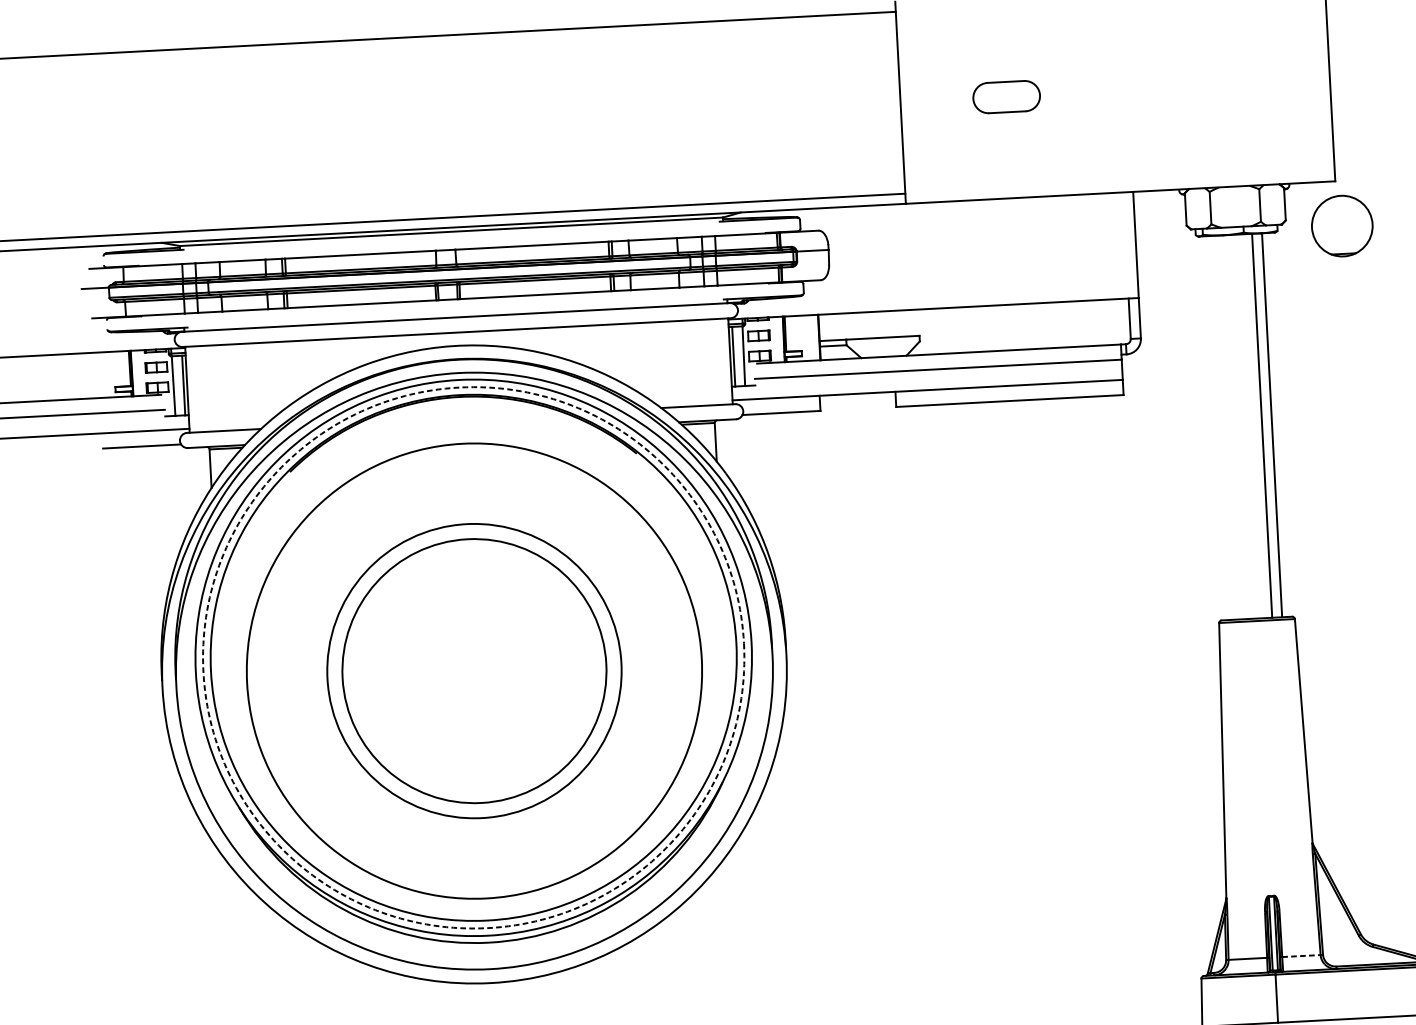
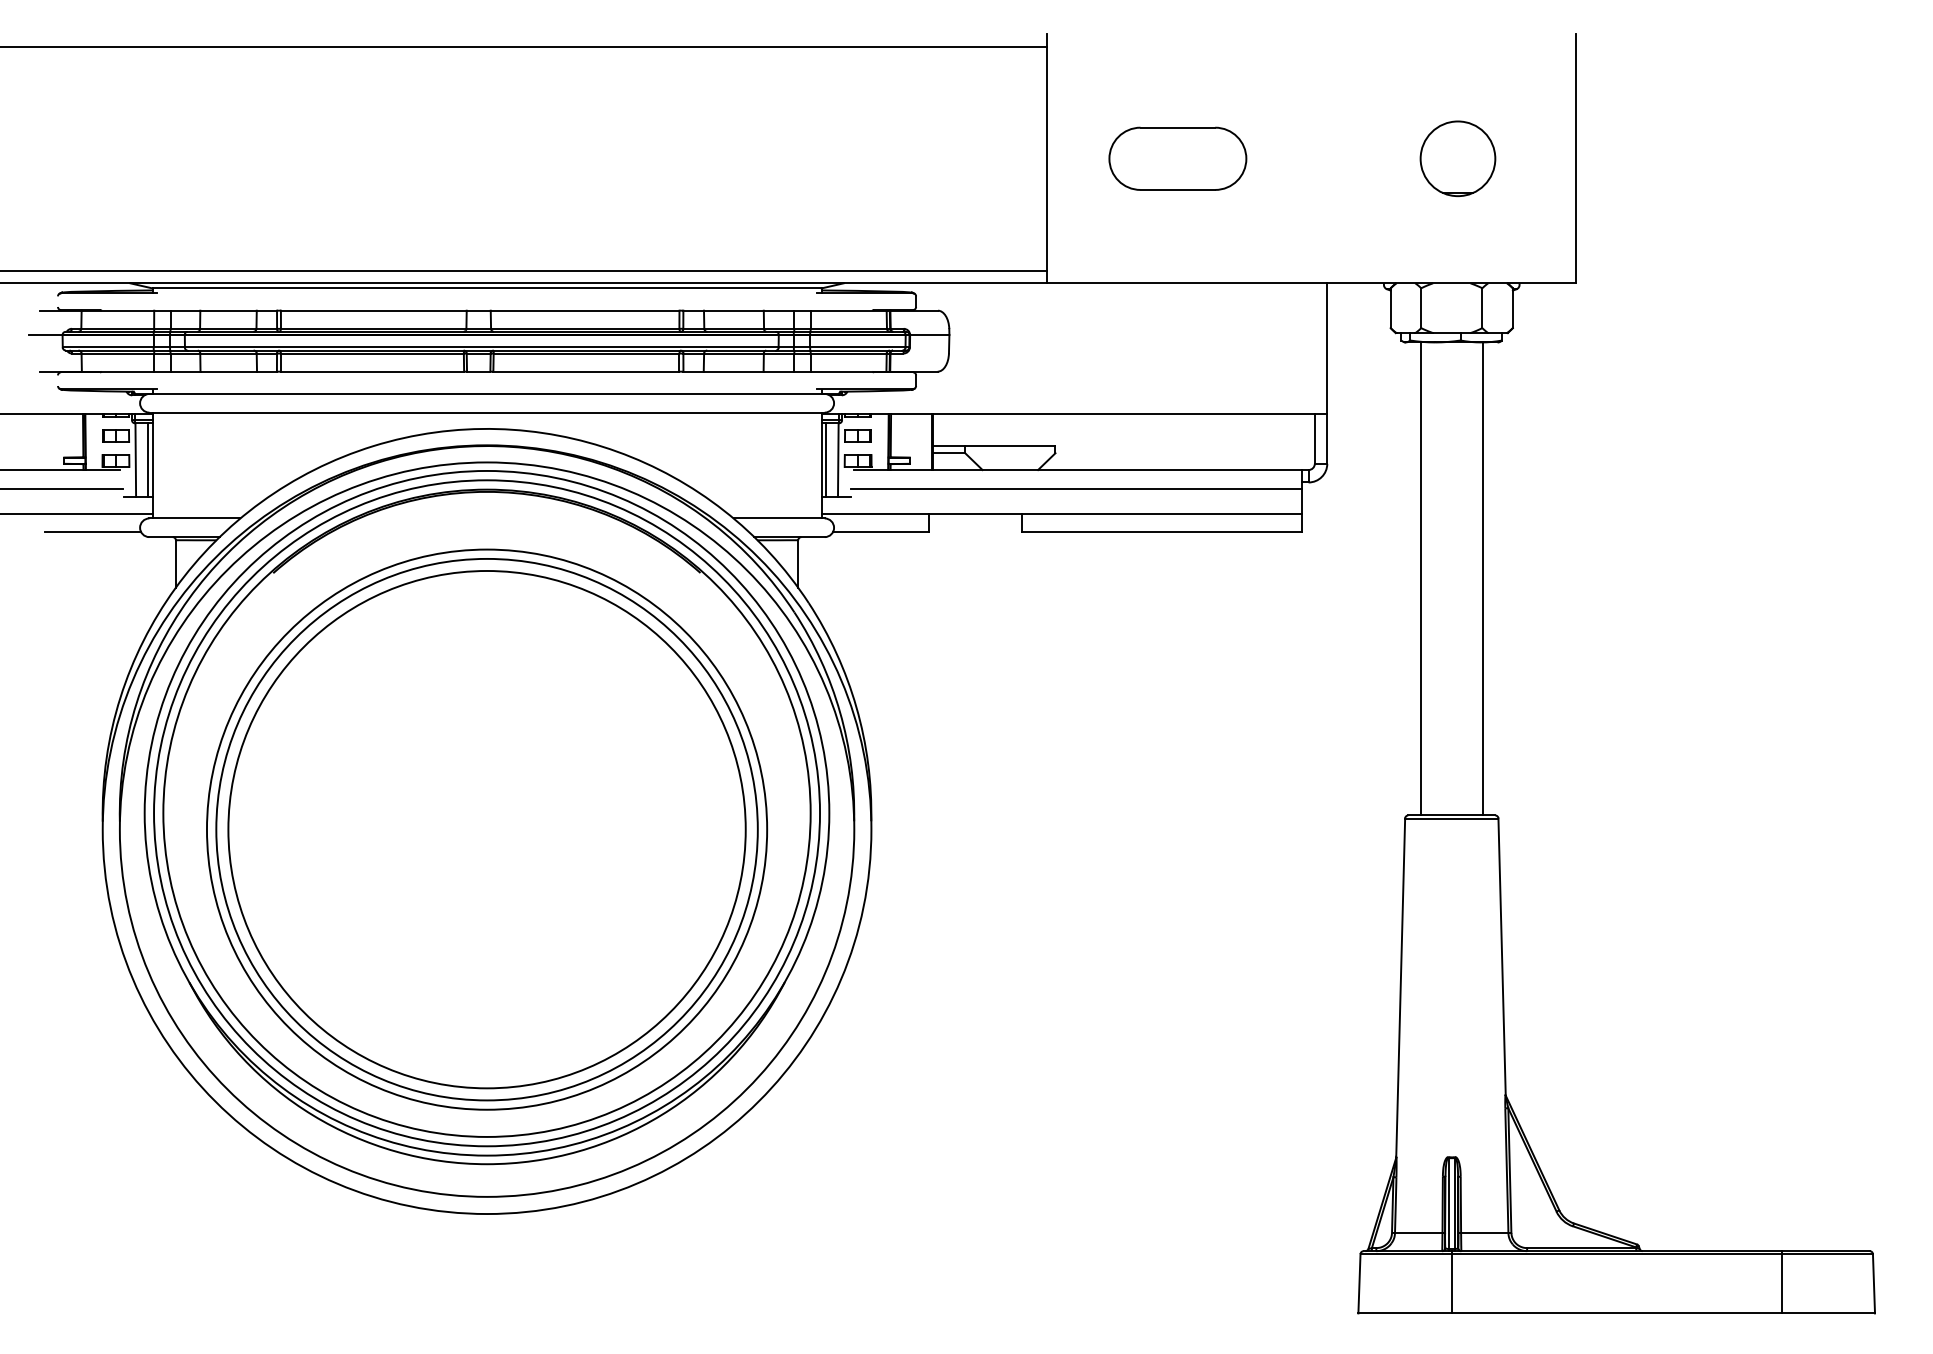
part: (1006, 96) -> (1177, 158), size x1.67
part: (1341, 225) -> (1457, 158), moved
line: (1262, 425) -> (1420, 578), moved
circle: (474, 657) -> (487, 813), dashed -> solid
circle: (473, 671) -> (486, 829), size x1.43
circle: (473, 671) -> (486, 829), size x1.67
line: (1301, 955) -> (1484, 1232), dashed -> solid

